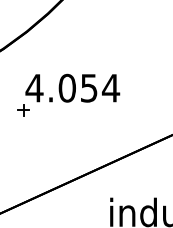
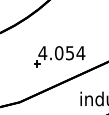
part: (68, 94) -> (59, 56), moved

